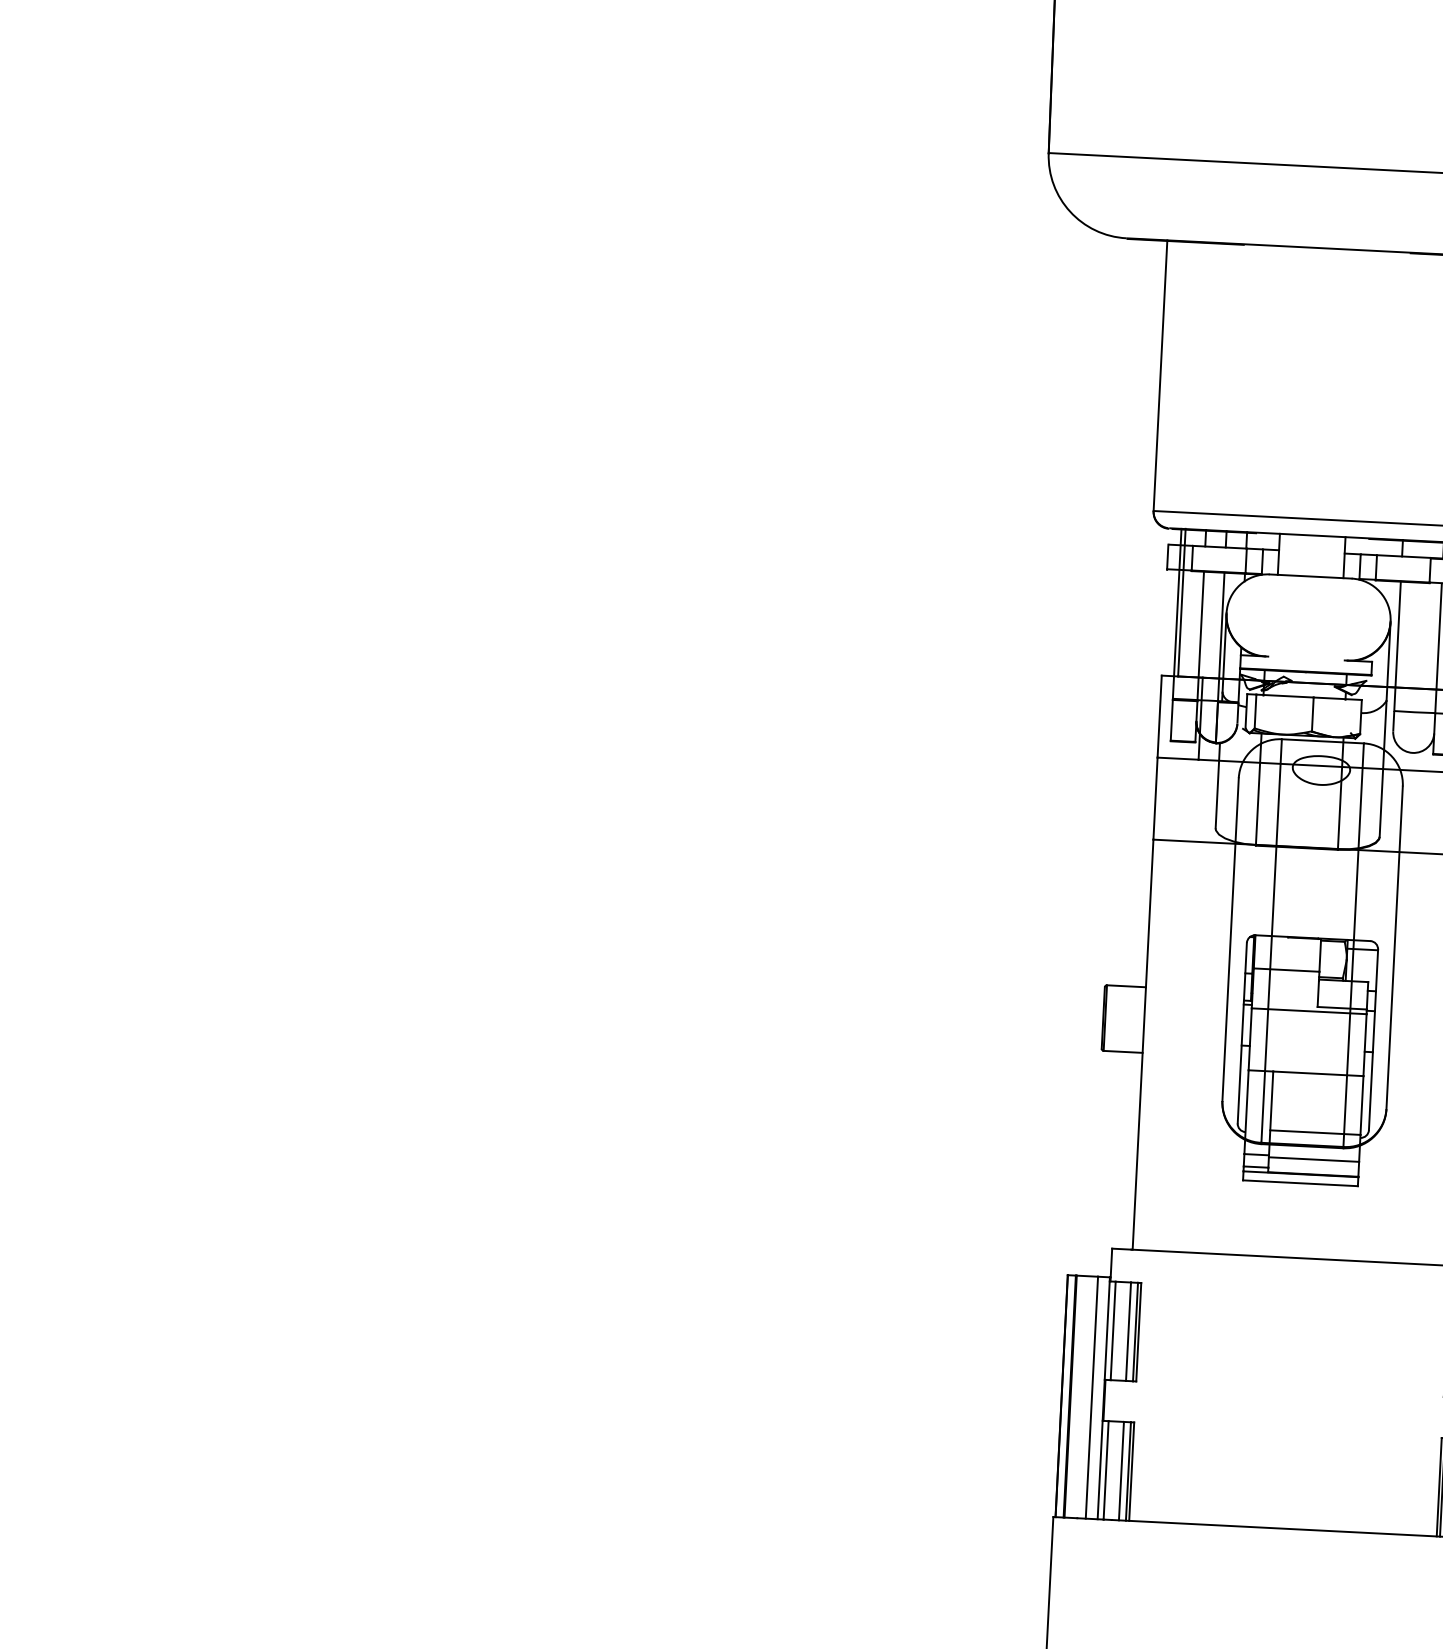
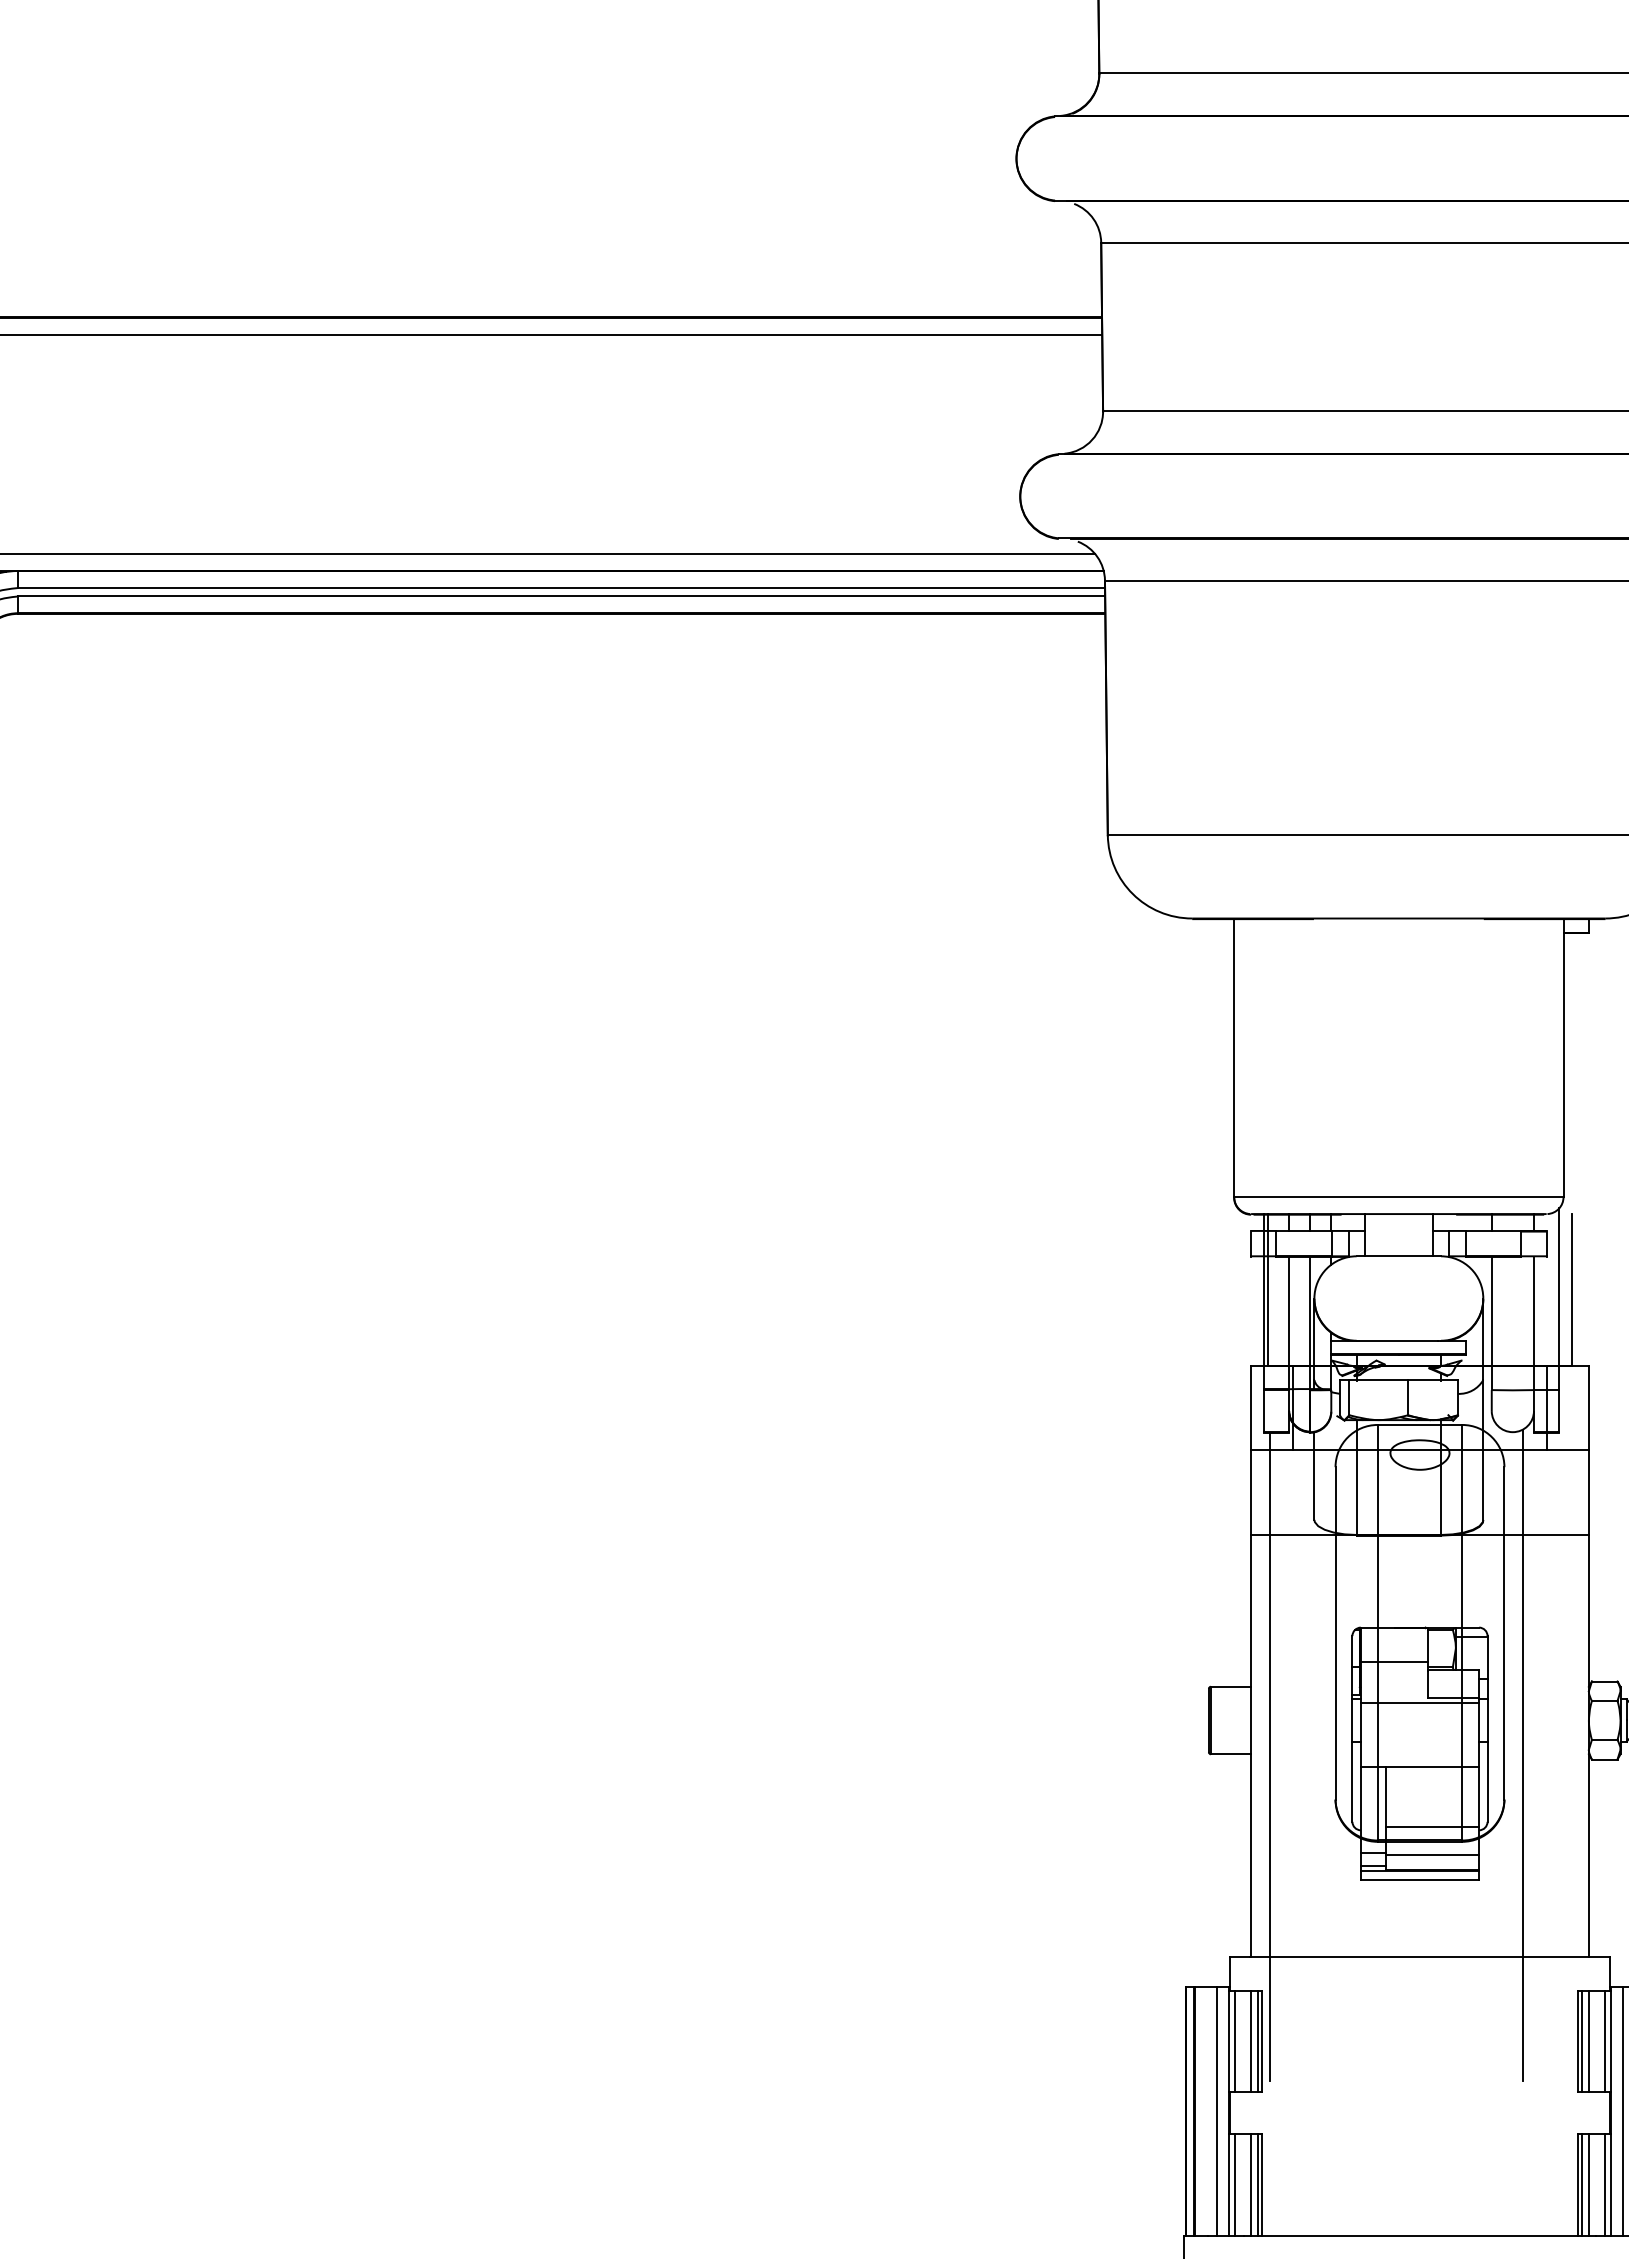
line: (1306, 658) -> (1398, 1340), added
line: (1160, 1055) -> (1269, 1756), added
line: (1407, 1067) -> (1523, 1755), added

